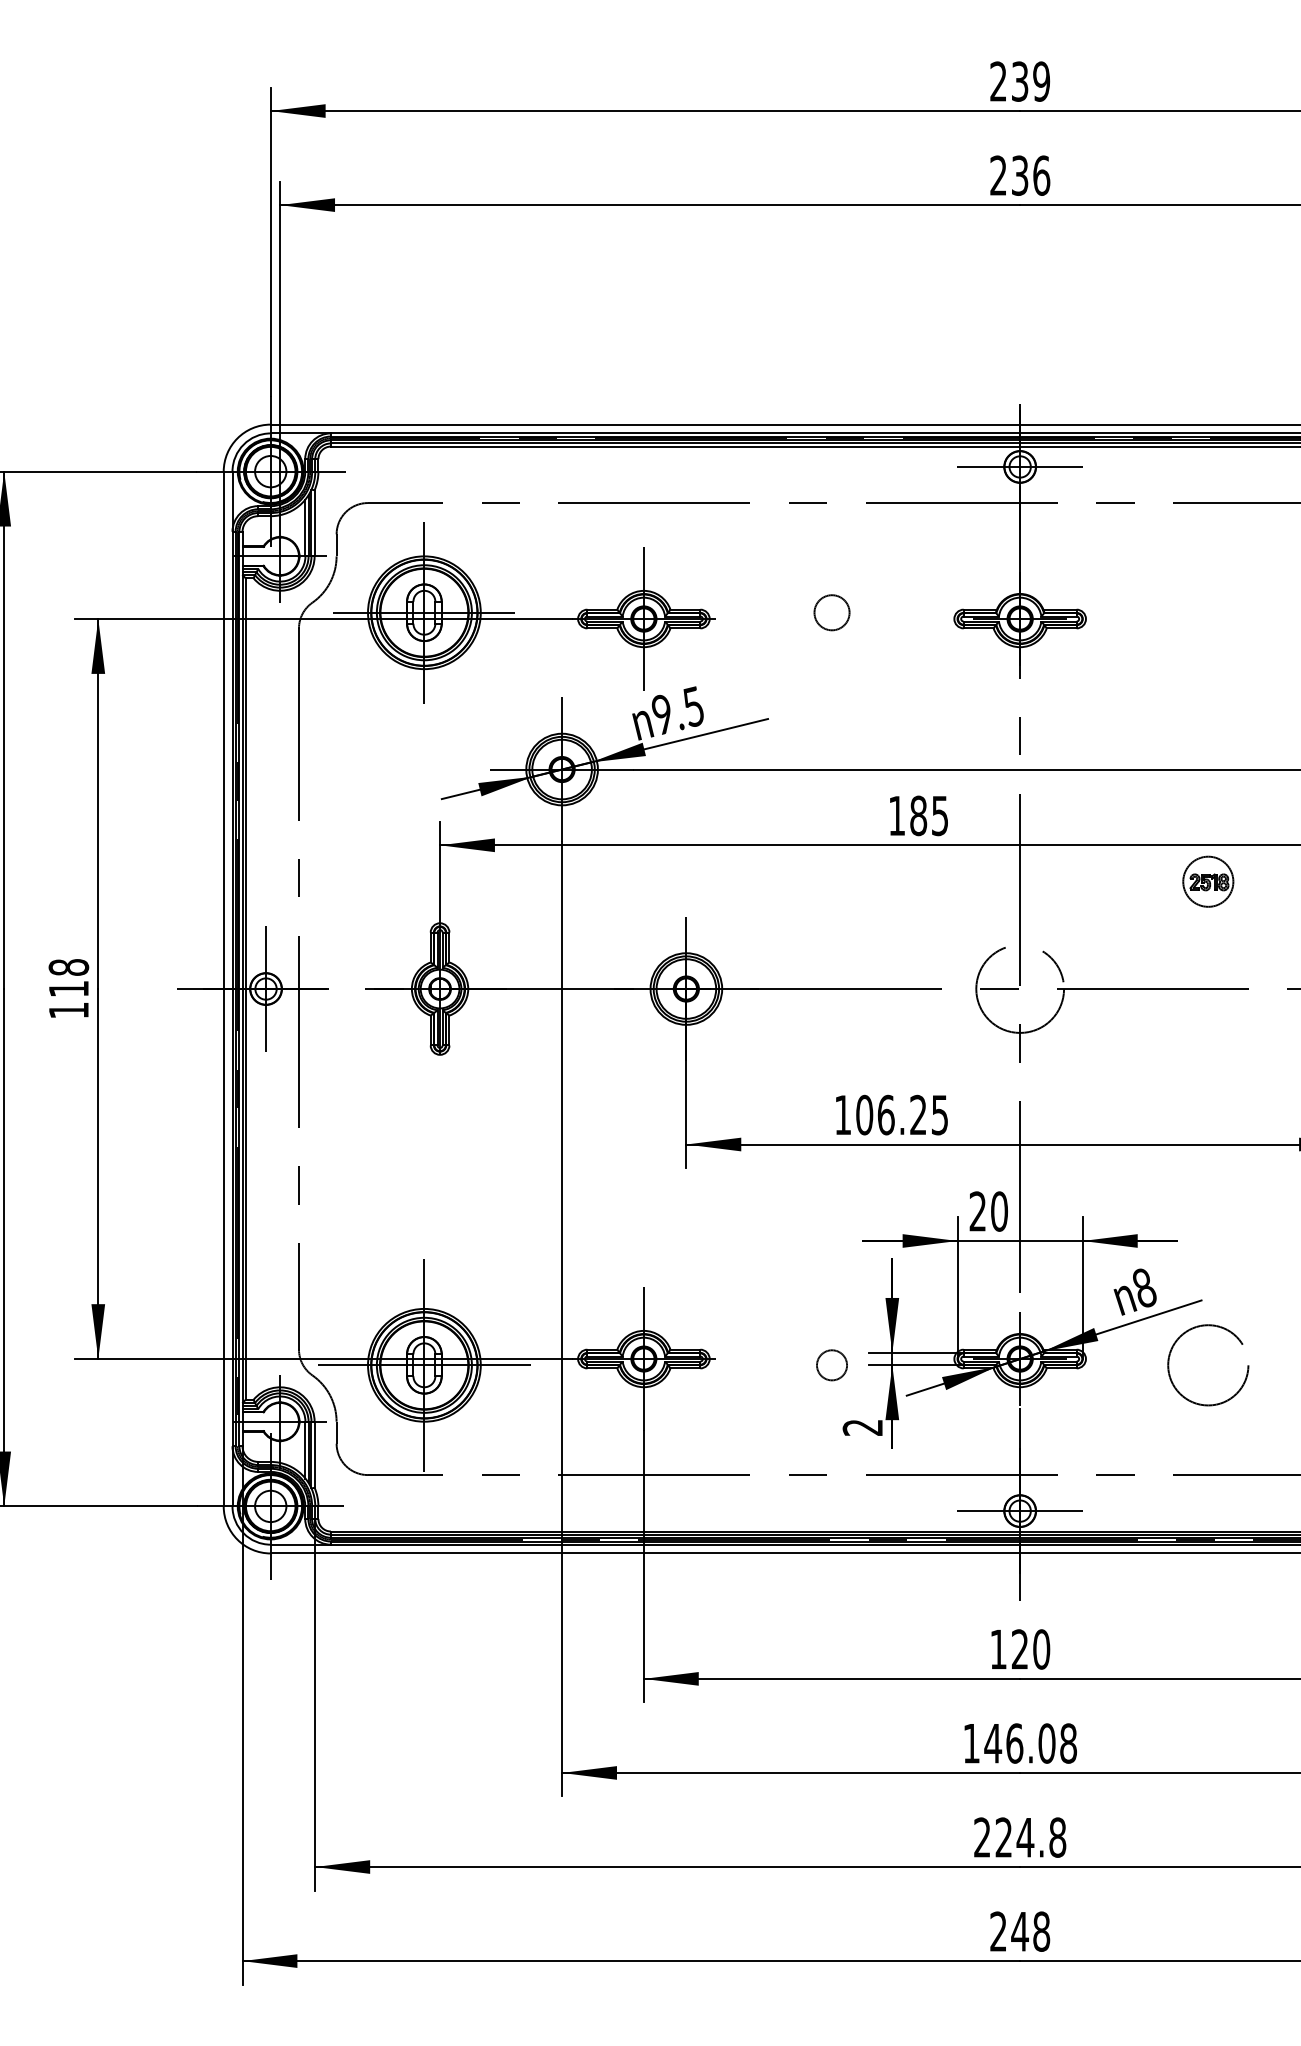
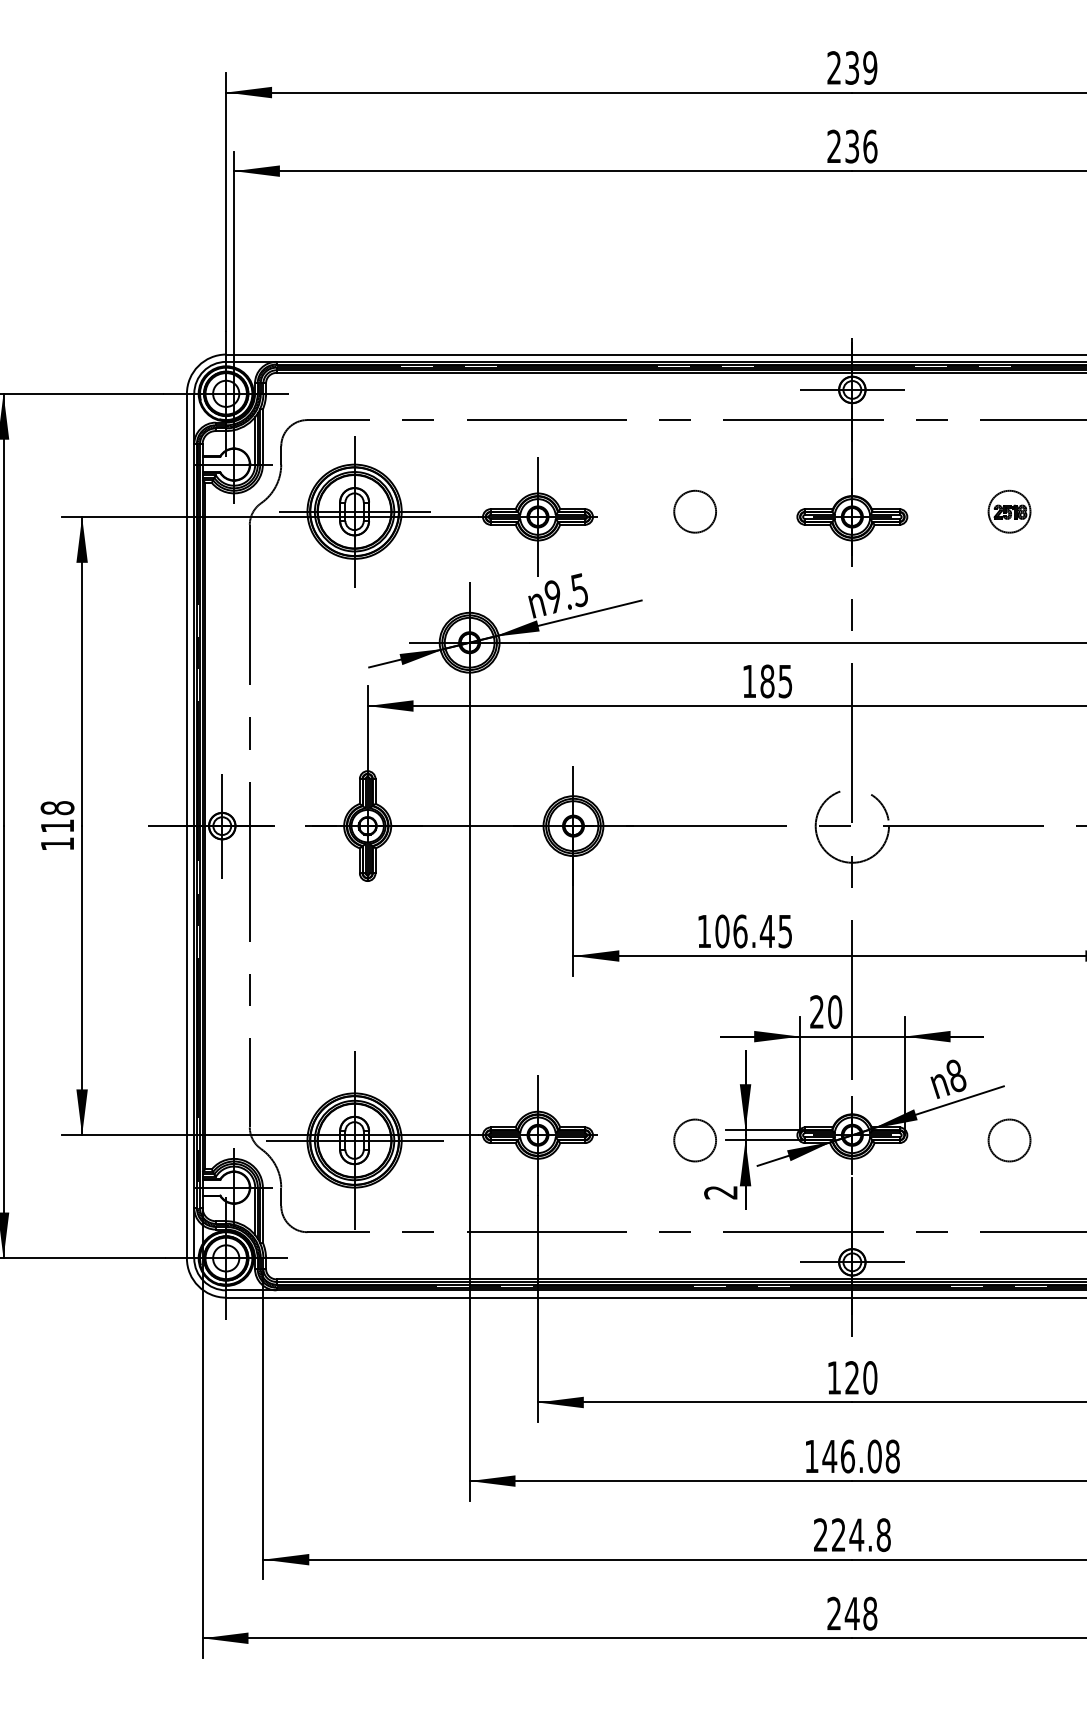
circle: (831, 612) -> (694, 511), size x1.43
part: (1208, 881) -> (1009, 511), moved
text: (918, 1114) -> (767, 930), 106.25 -> 106.45
circle: (831, 1365) -> (694, 1140), size x1.67
circle: (1208, 1365) -> (1009, 1140), size x0.62

